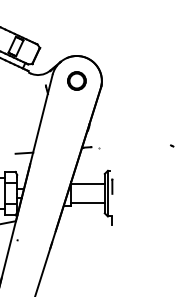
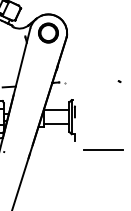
part: (76, 80) -> (48, 32), size x1.43
line: (150, 237) -> (103, 149), added

